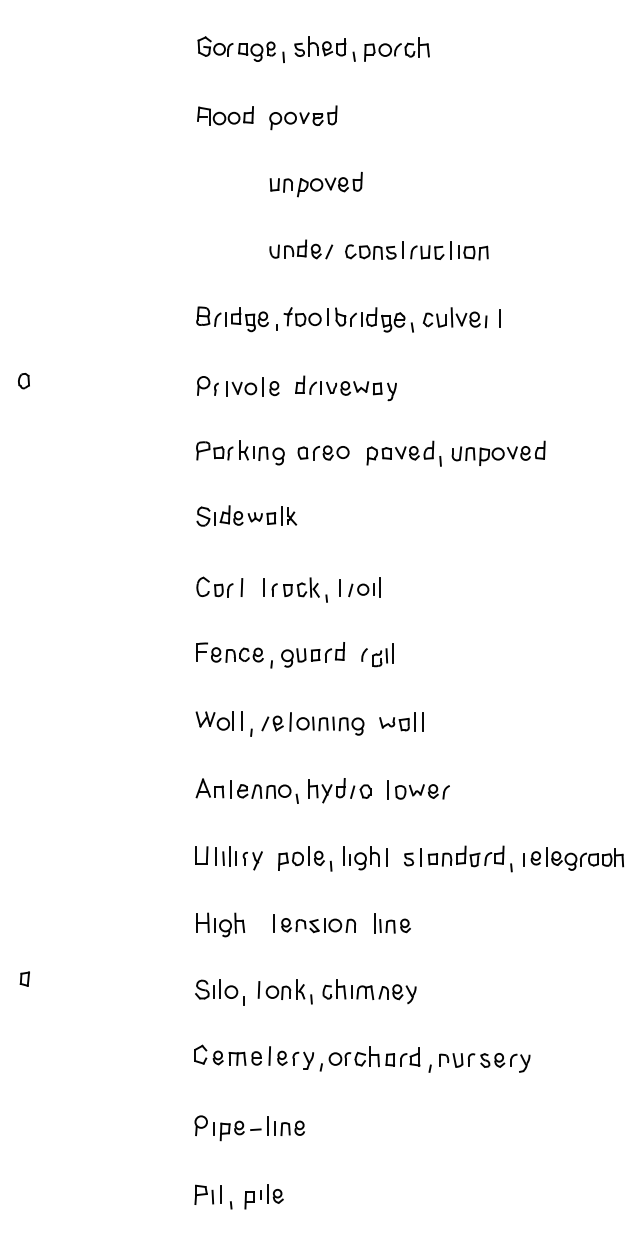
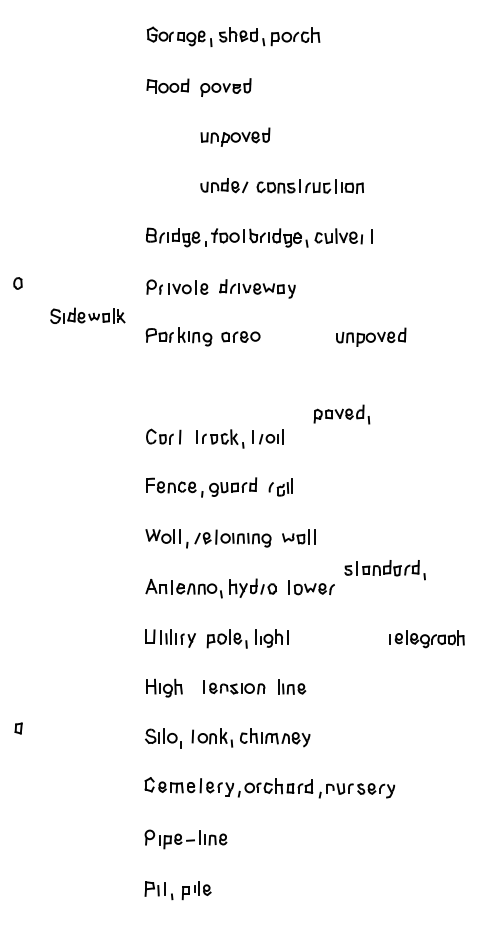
part: (403, 453) -> (341, 414), moved
part: (246, 515) -> (87, 315), moved
part: (457, 859) -> (384, 570), moved

